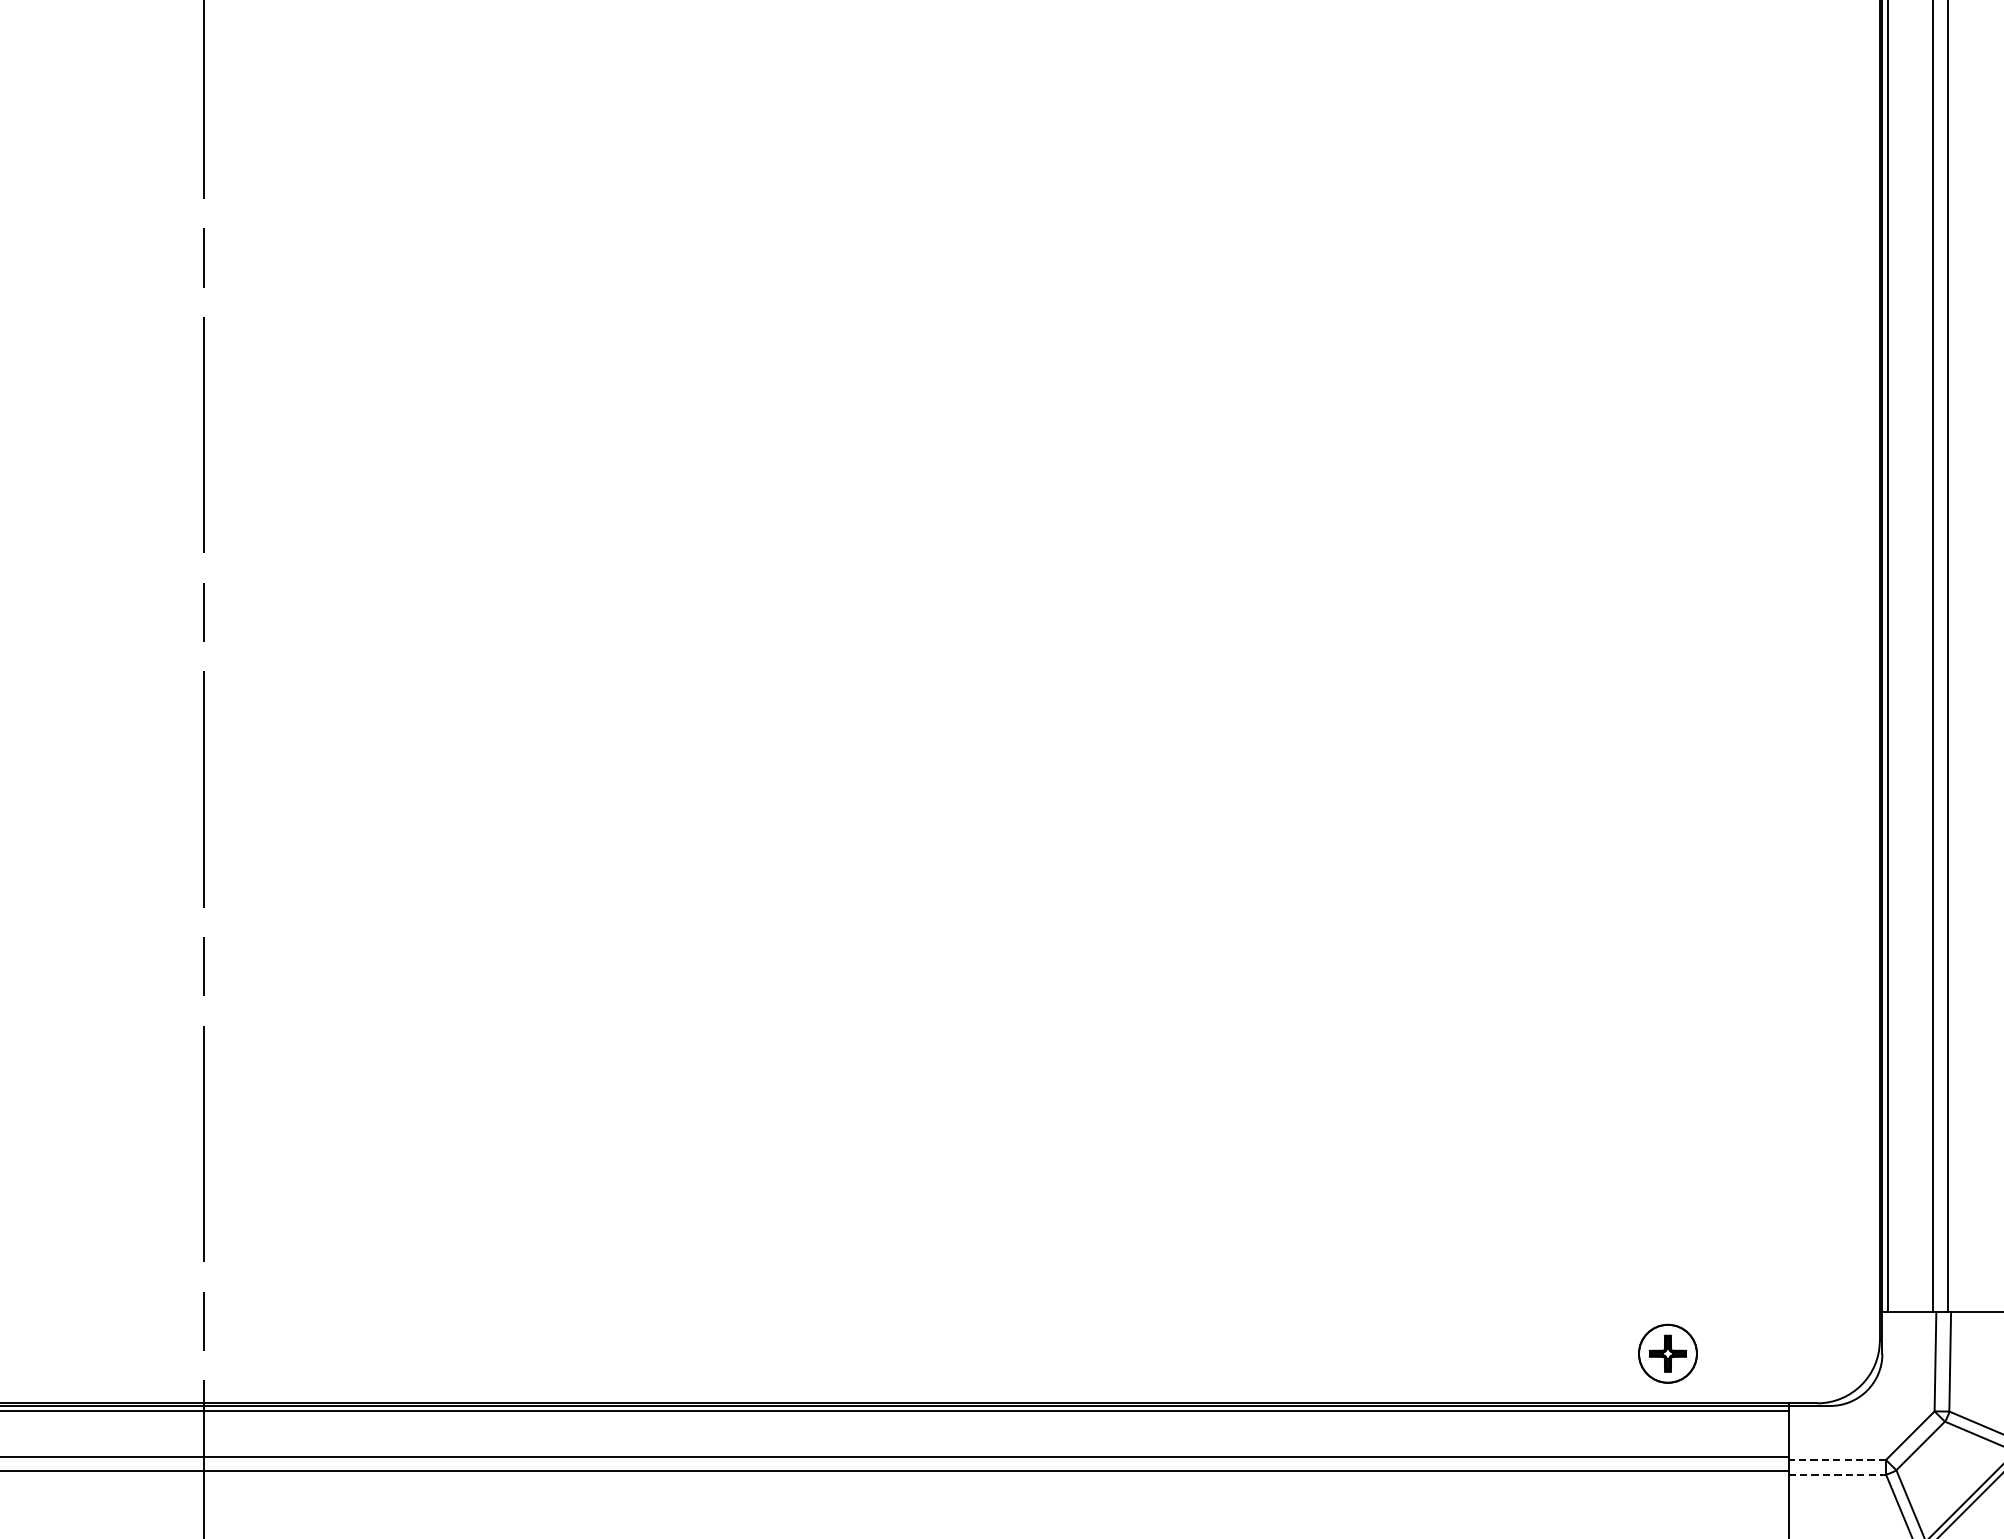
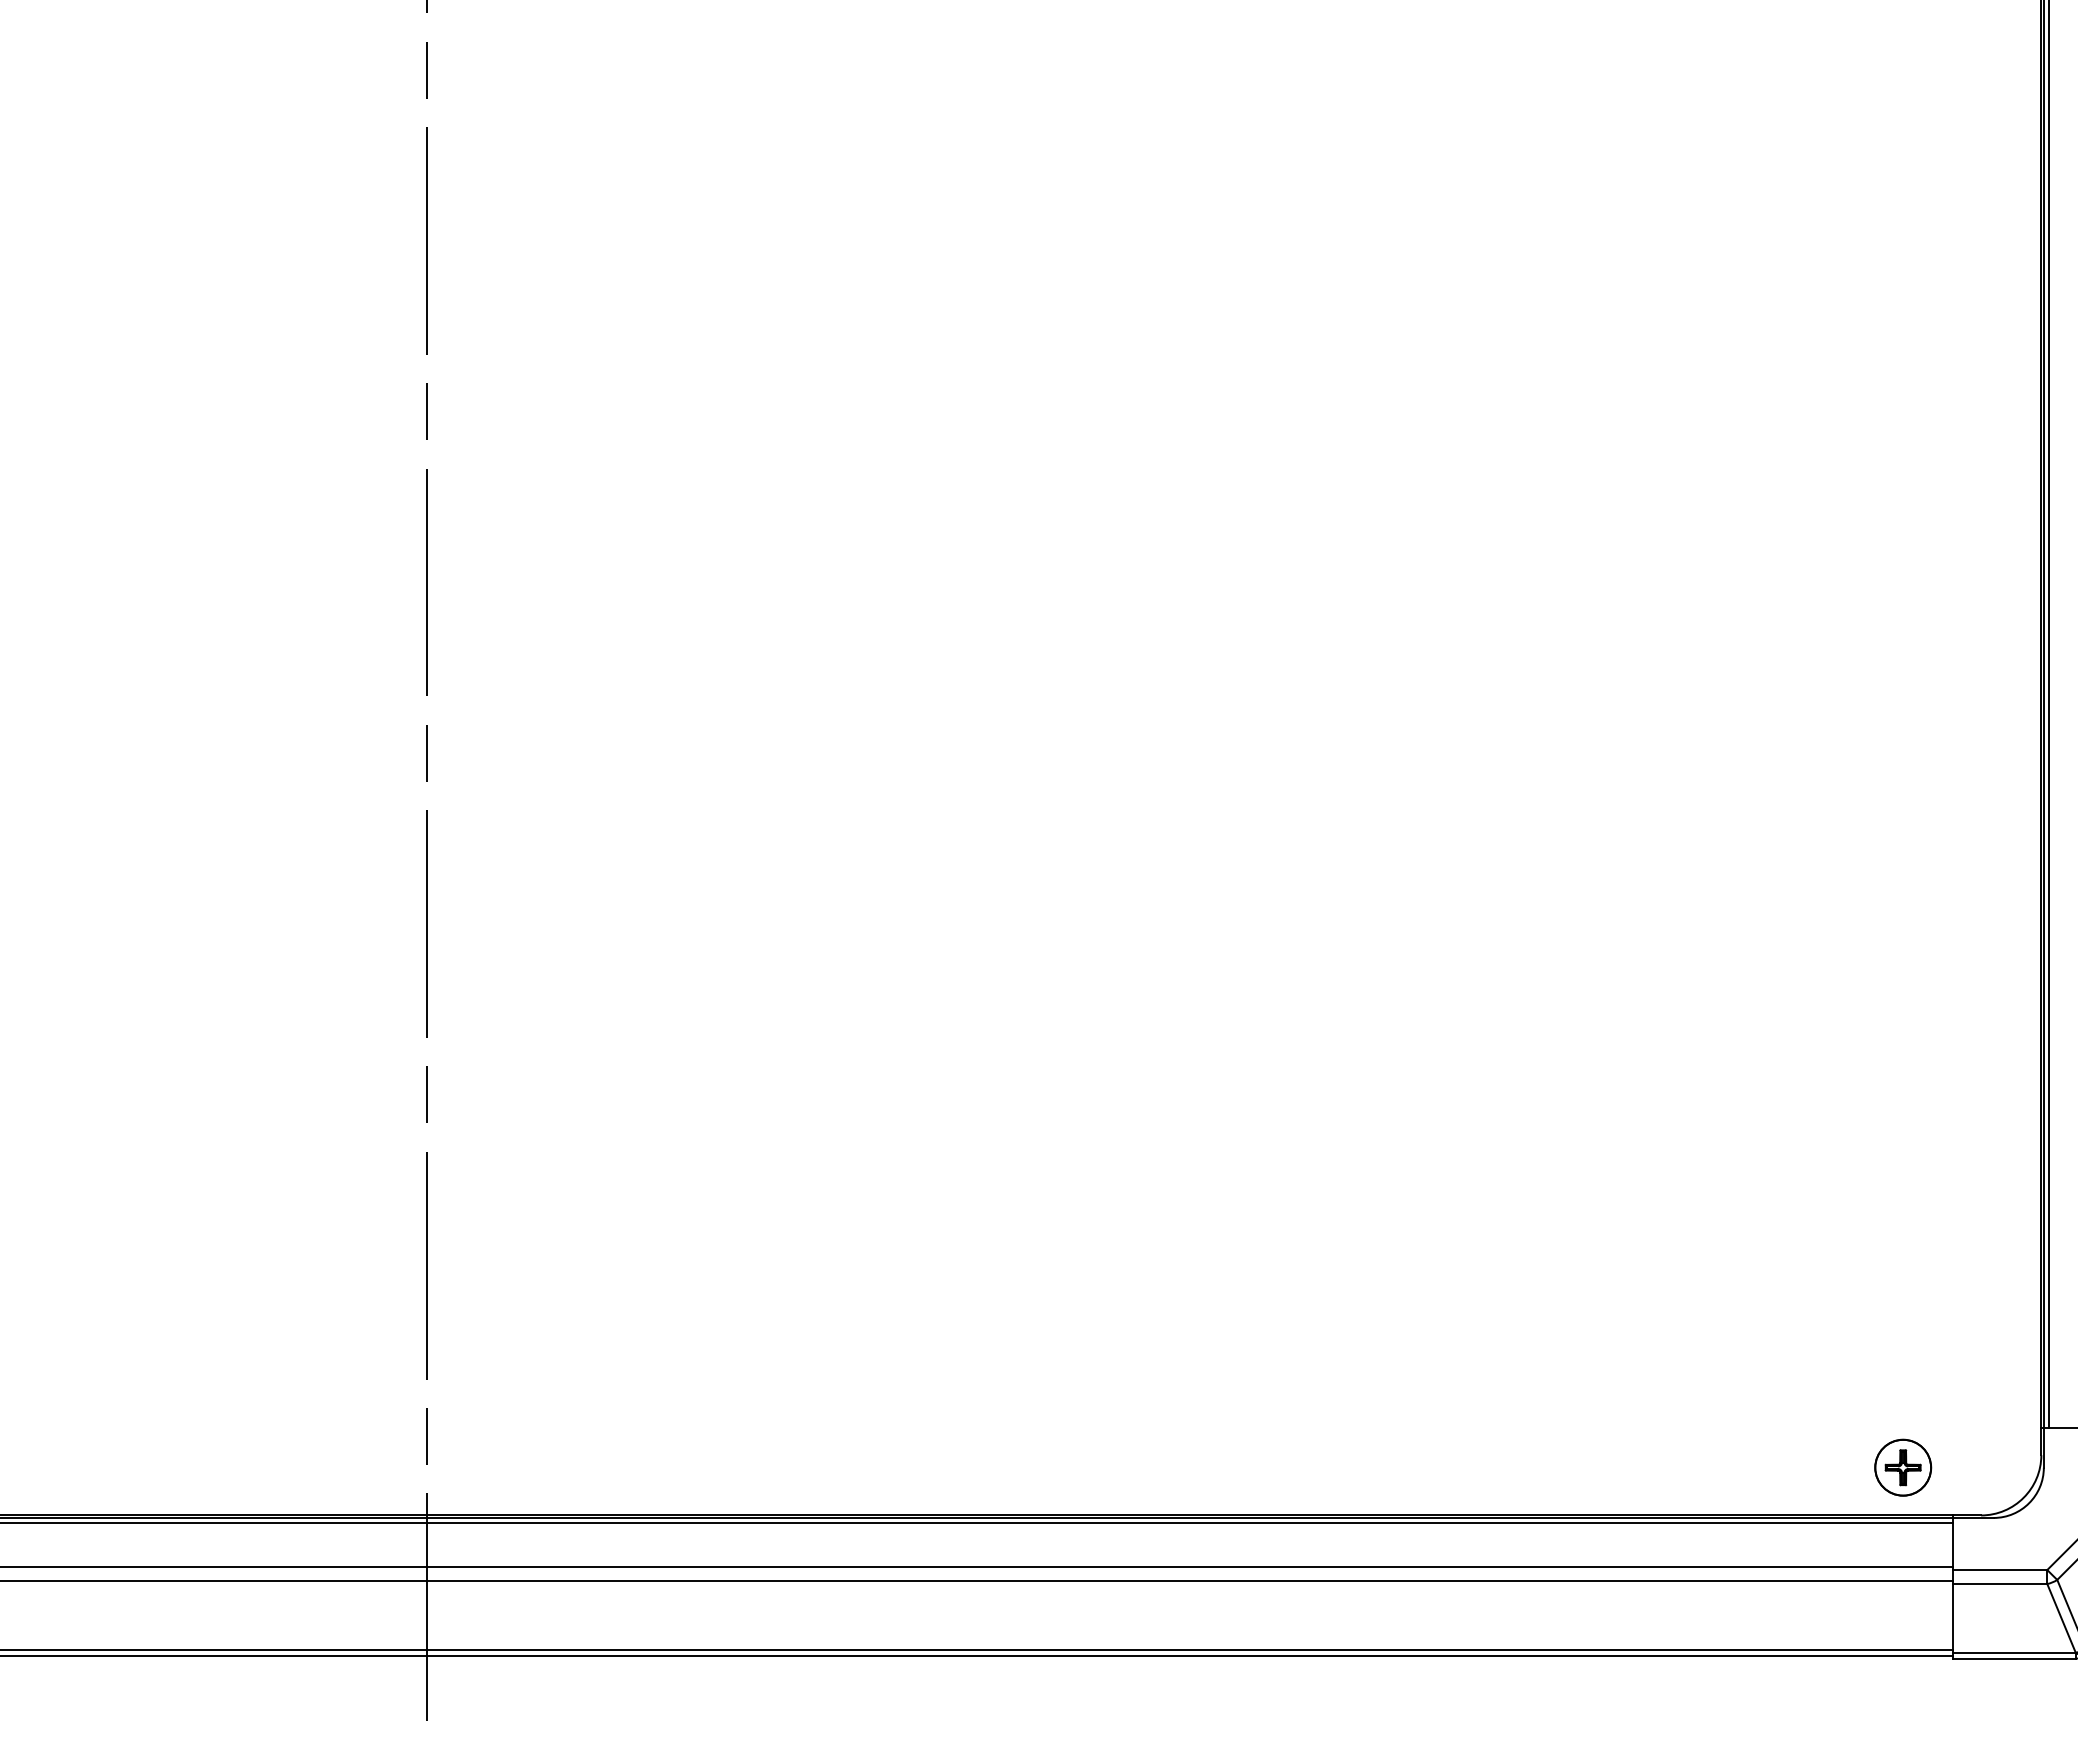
part: (1668, 1353) -> (1903, 1467), moved
line: (1837, 1460) -> (2000, 1570), dashed -> solid
line: (1837, 1475) -> (2000, 1584), dashed -> solid

